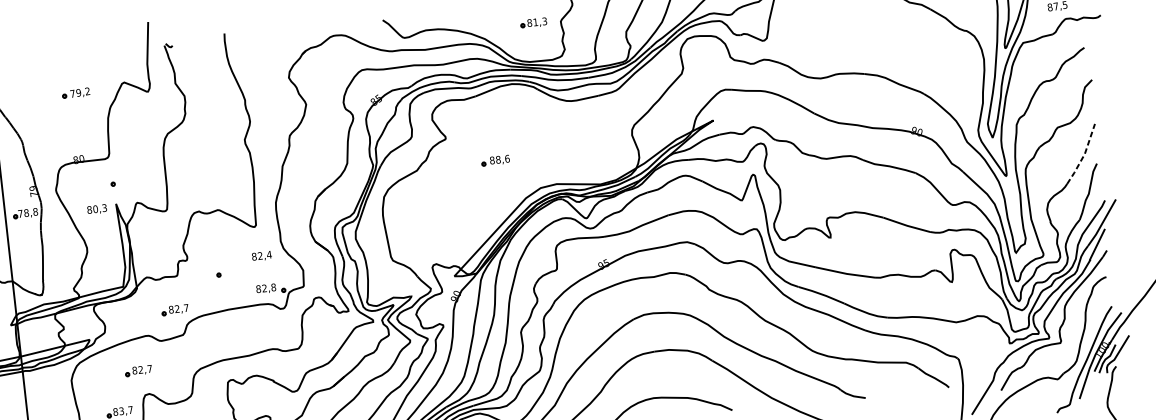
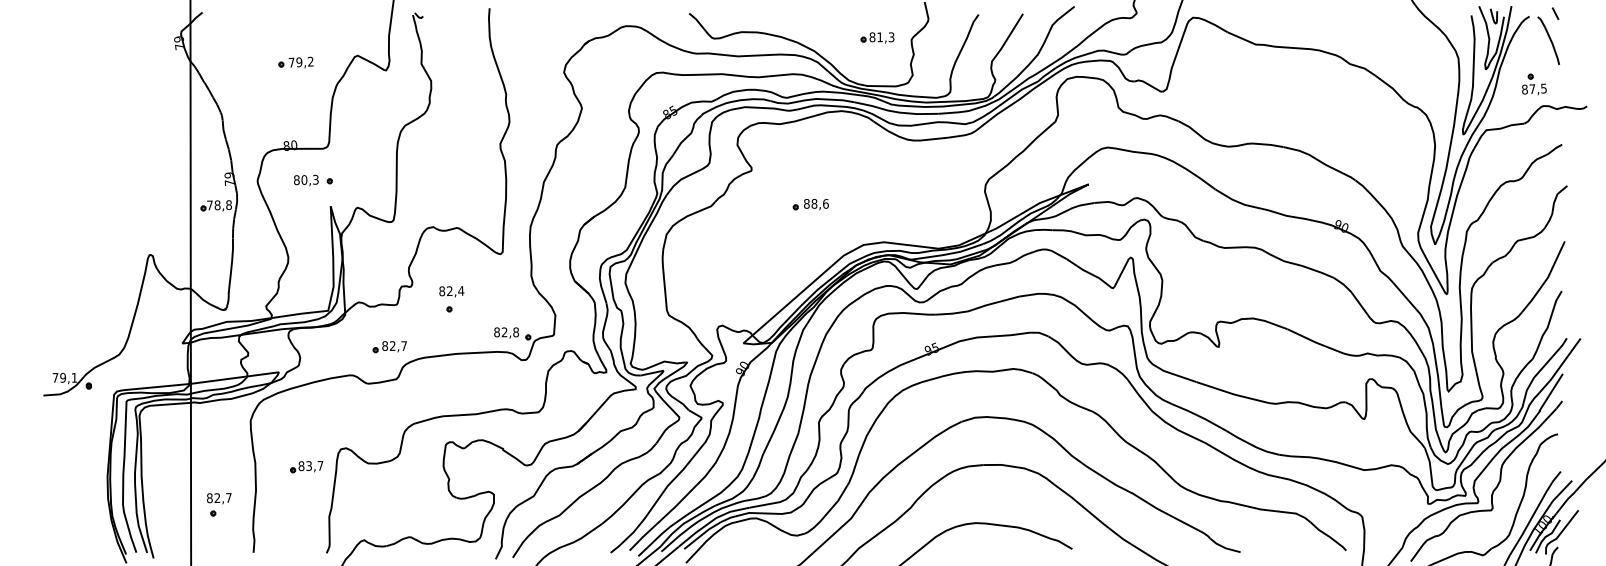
line: (1083, 155) -> (1546, 279), dashed -> solid
text: (97, 209) -> (306, 180), moved
text: (261, 256) -> (451, 291), moved
part: (138, 371) -> (335, 418), removed

